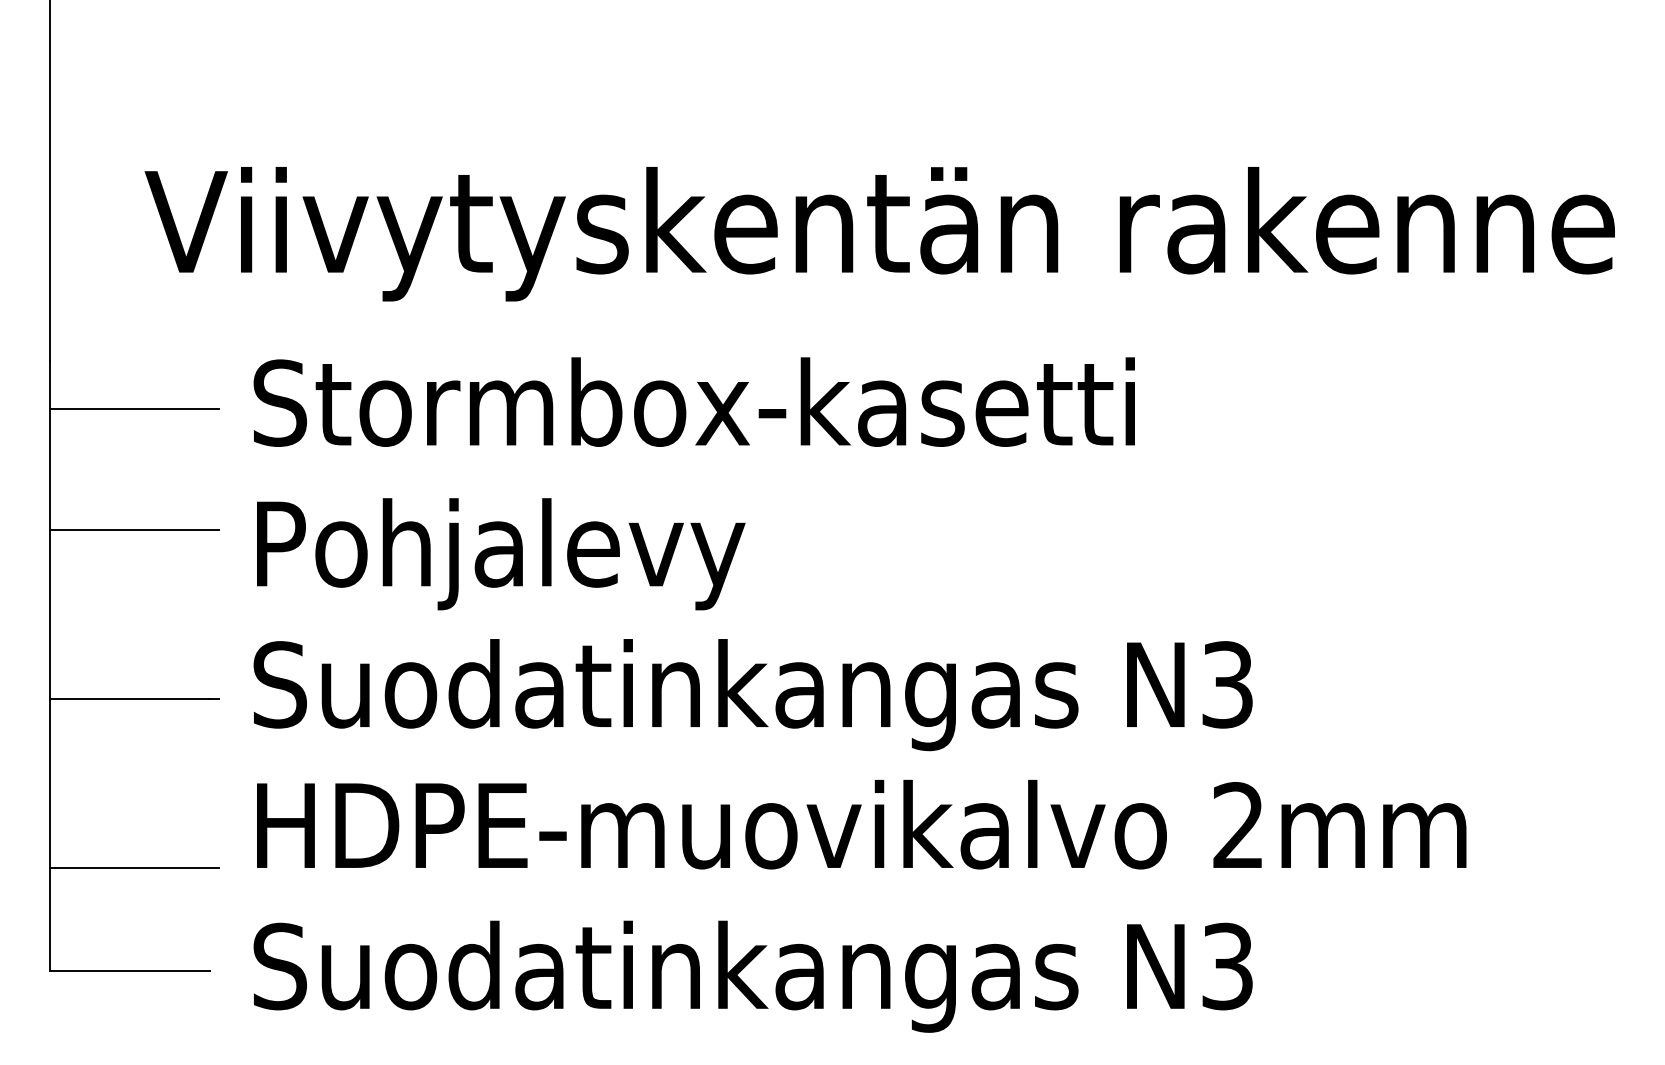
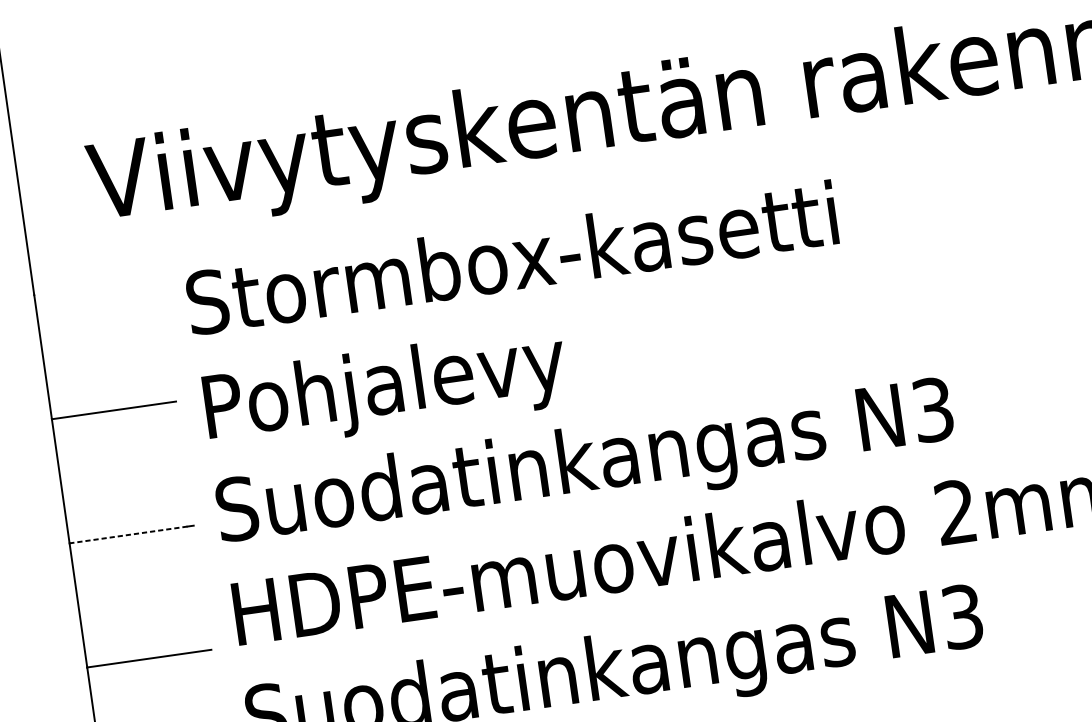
line: (133, 408) -> (100, 321), removed
line: (129, 698) -> (127, 534), solid -> dashed

